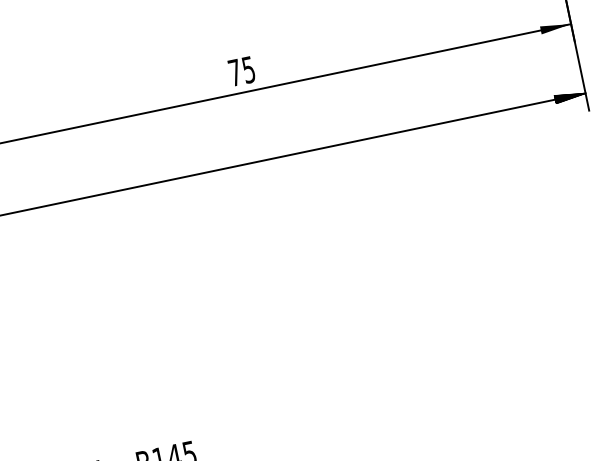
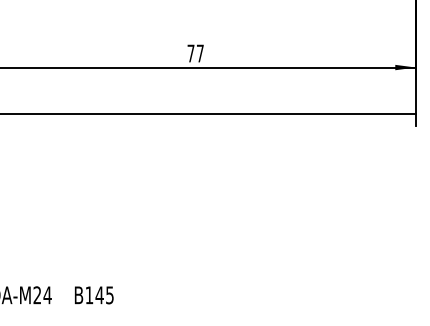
text: (247, 70) -> (199, 53), 75 -> 77
hatch: (570, 96) -> (405, 114), removed

